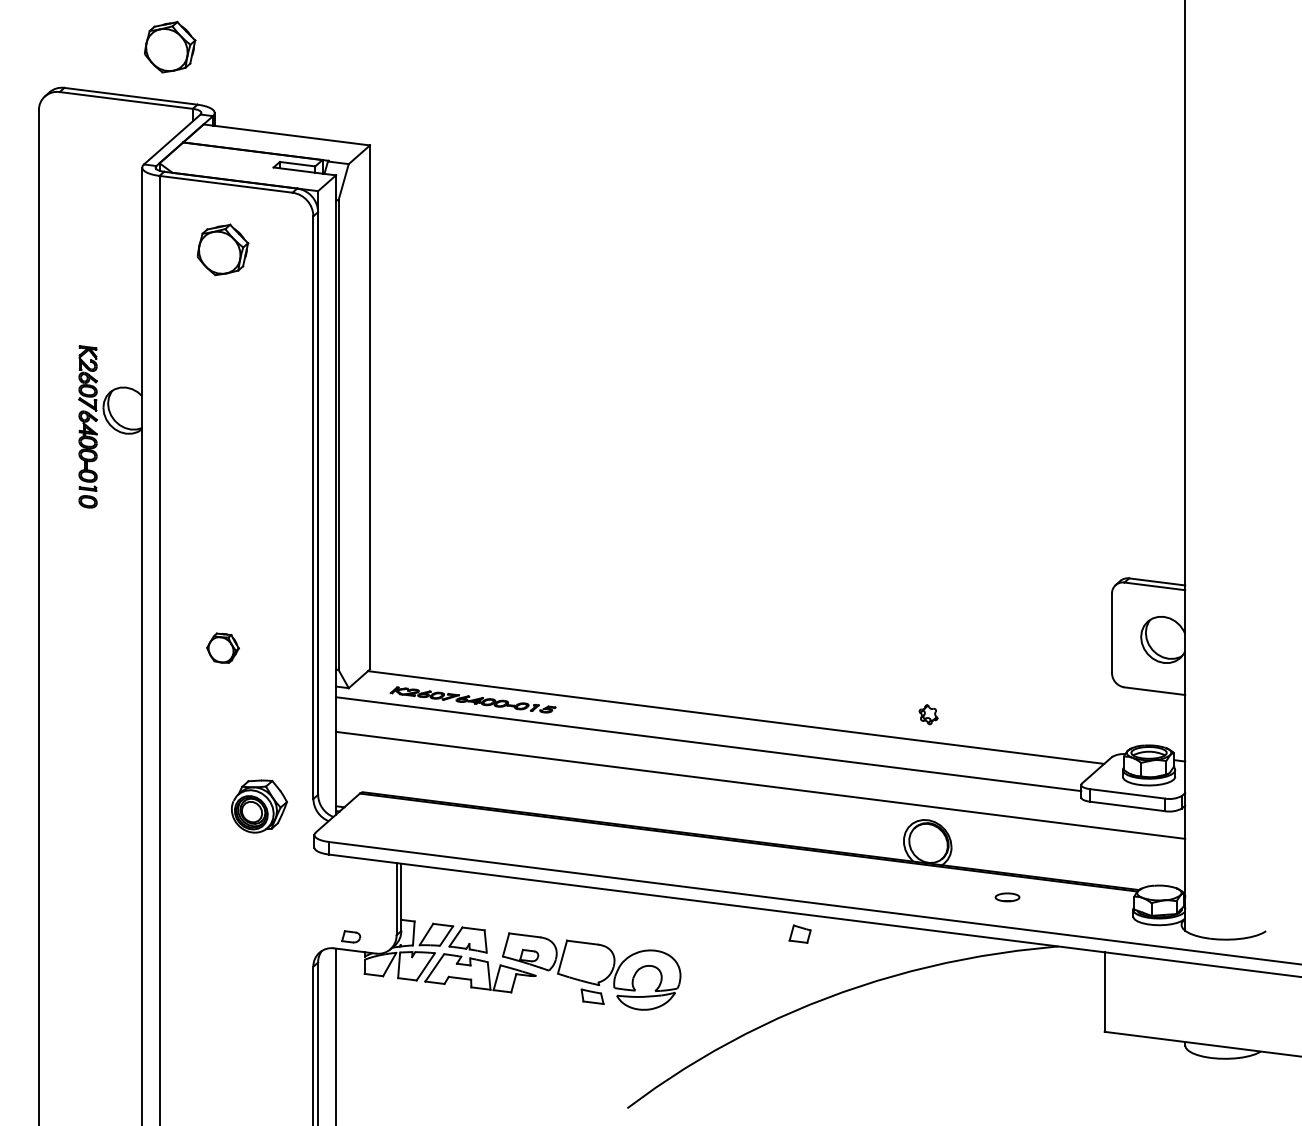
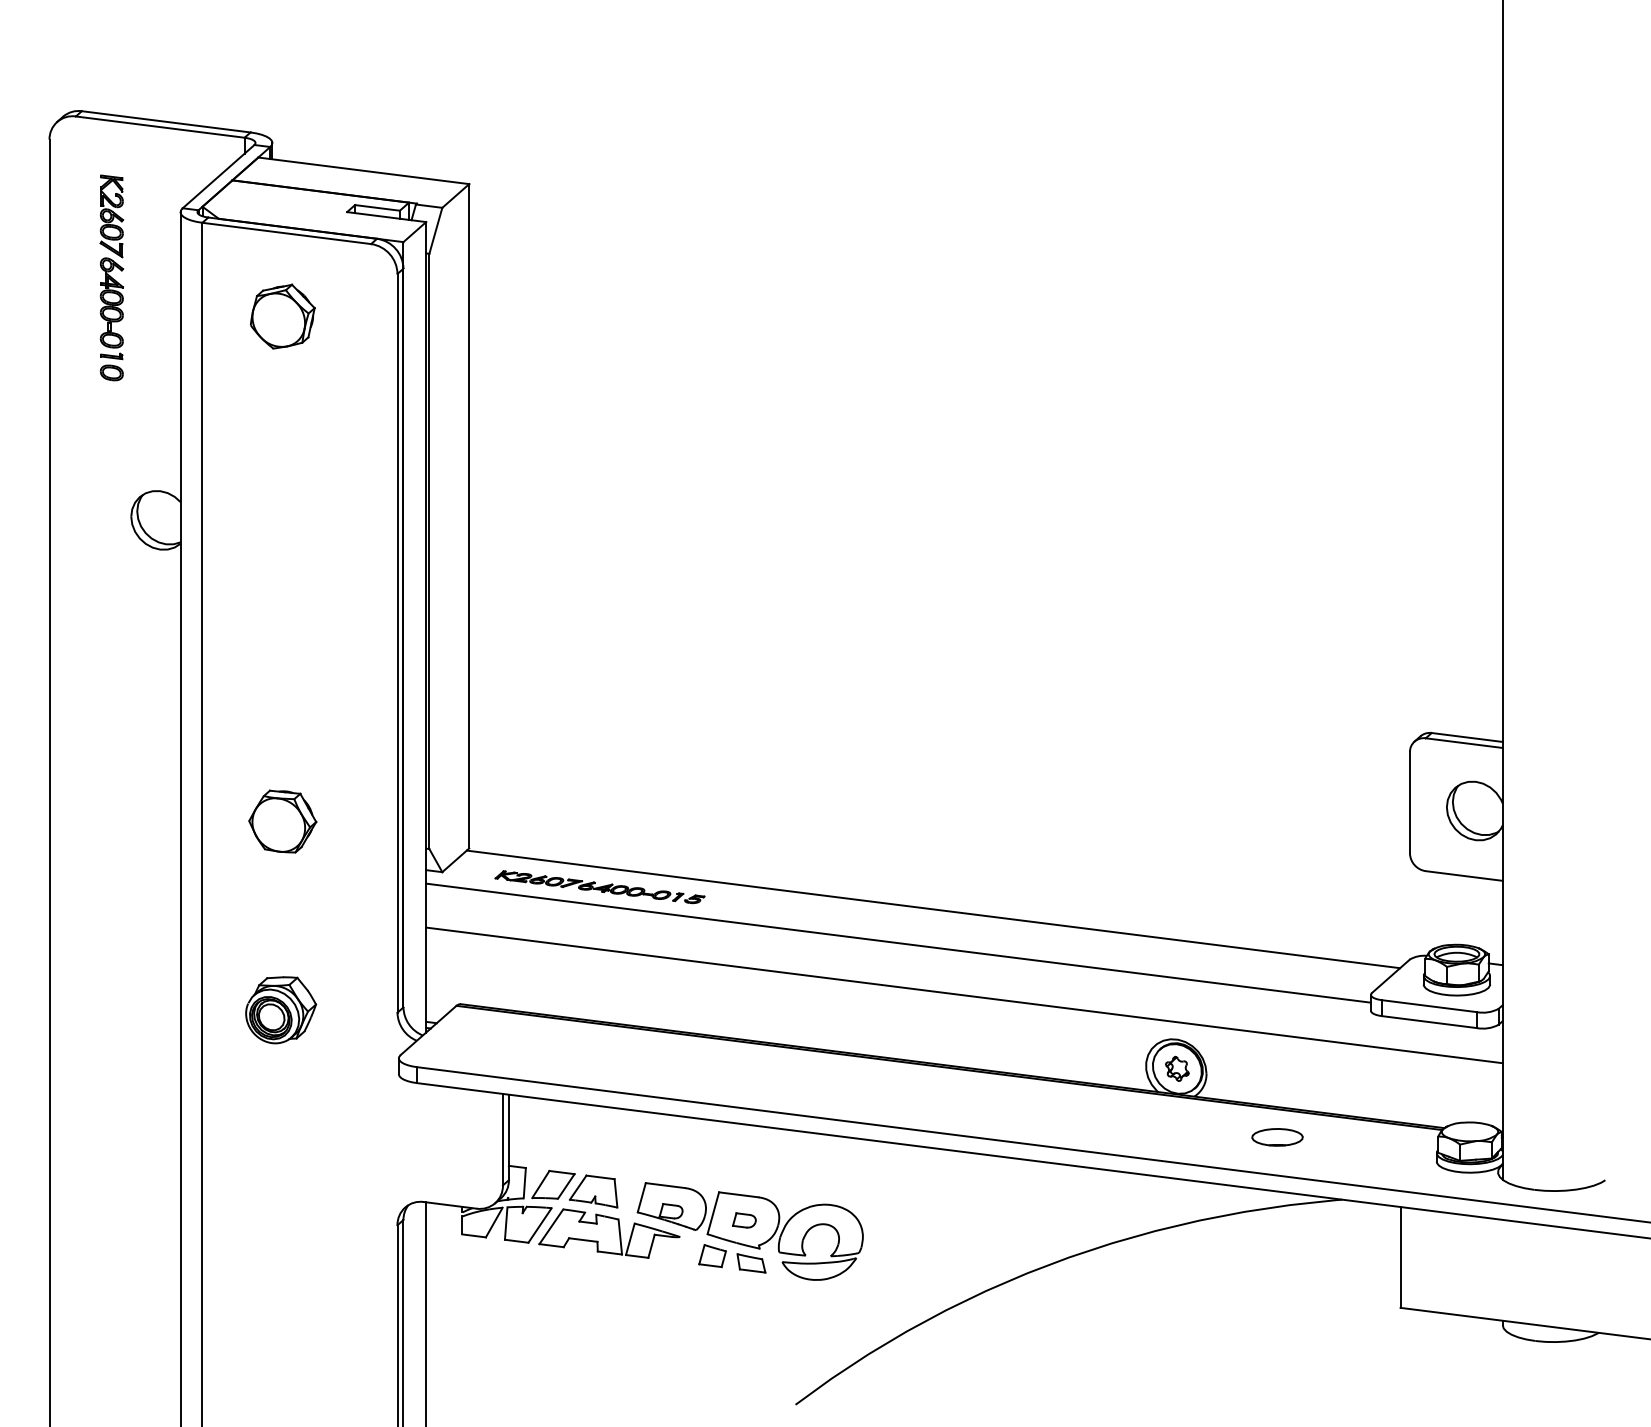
part: (169, 47) -> (215, 59), removed
part: (87, 426) -> (111, 277), moved
part: (222, 648) -> (282, 821), size x1.67
part: (928, 714) -> (1177, 1068), moved
part: (259, 806) -> (281, 1010), moved
part: (1007, 897) -> (1277, 1137), size x1.67
part: (800, 934) -> (712, 1256), moved
part: (351, 936) -> (744, 1220), moved

